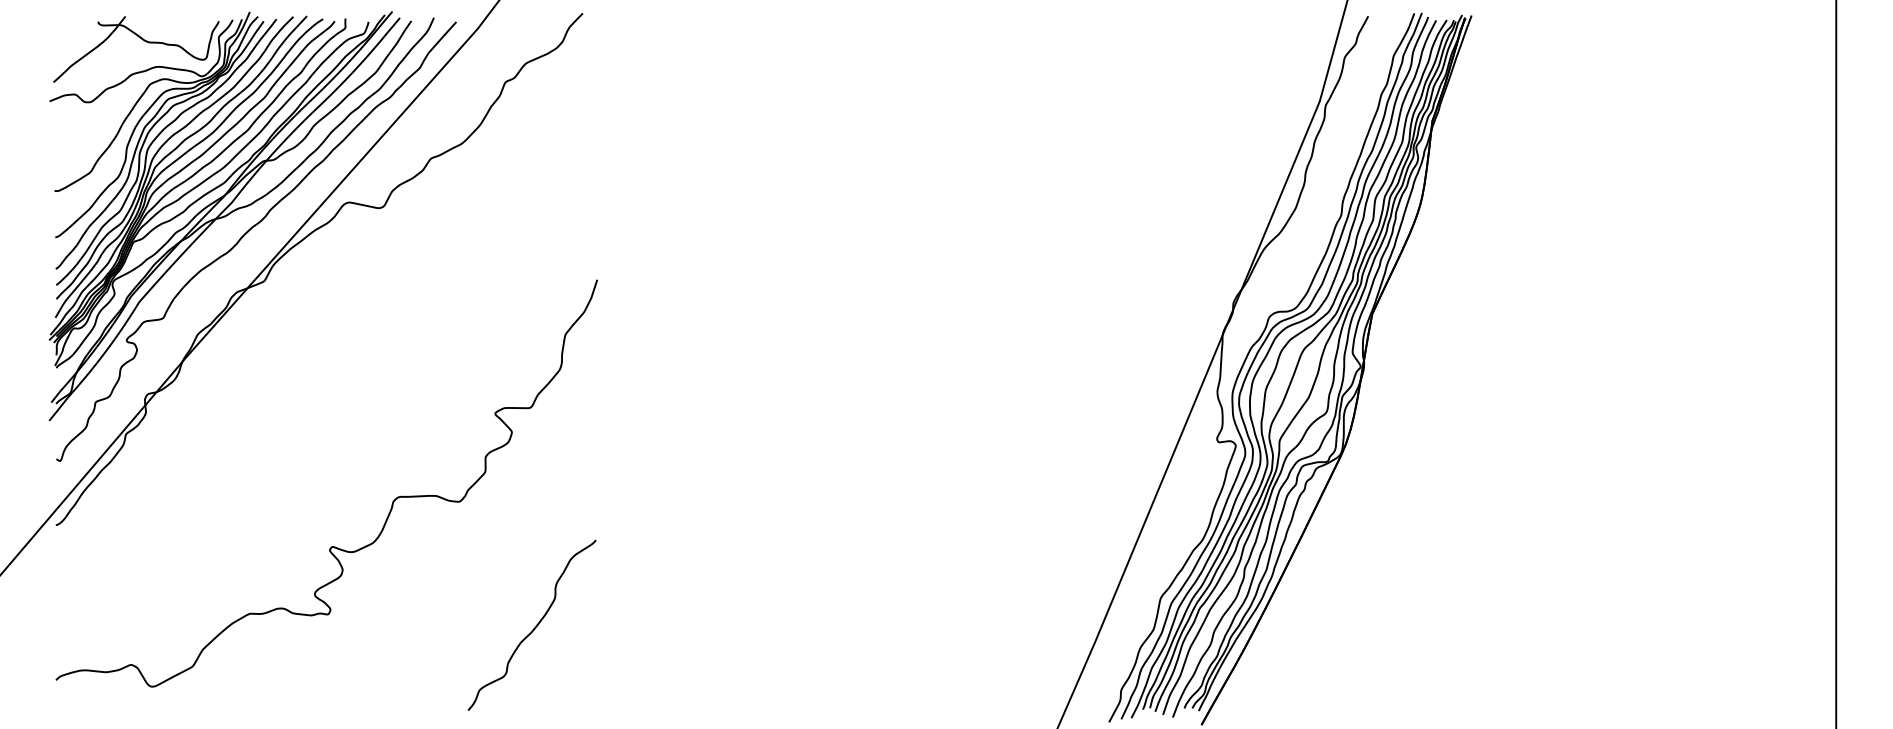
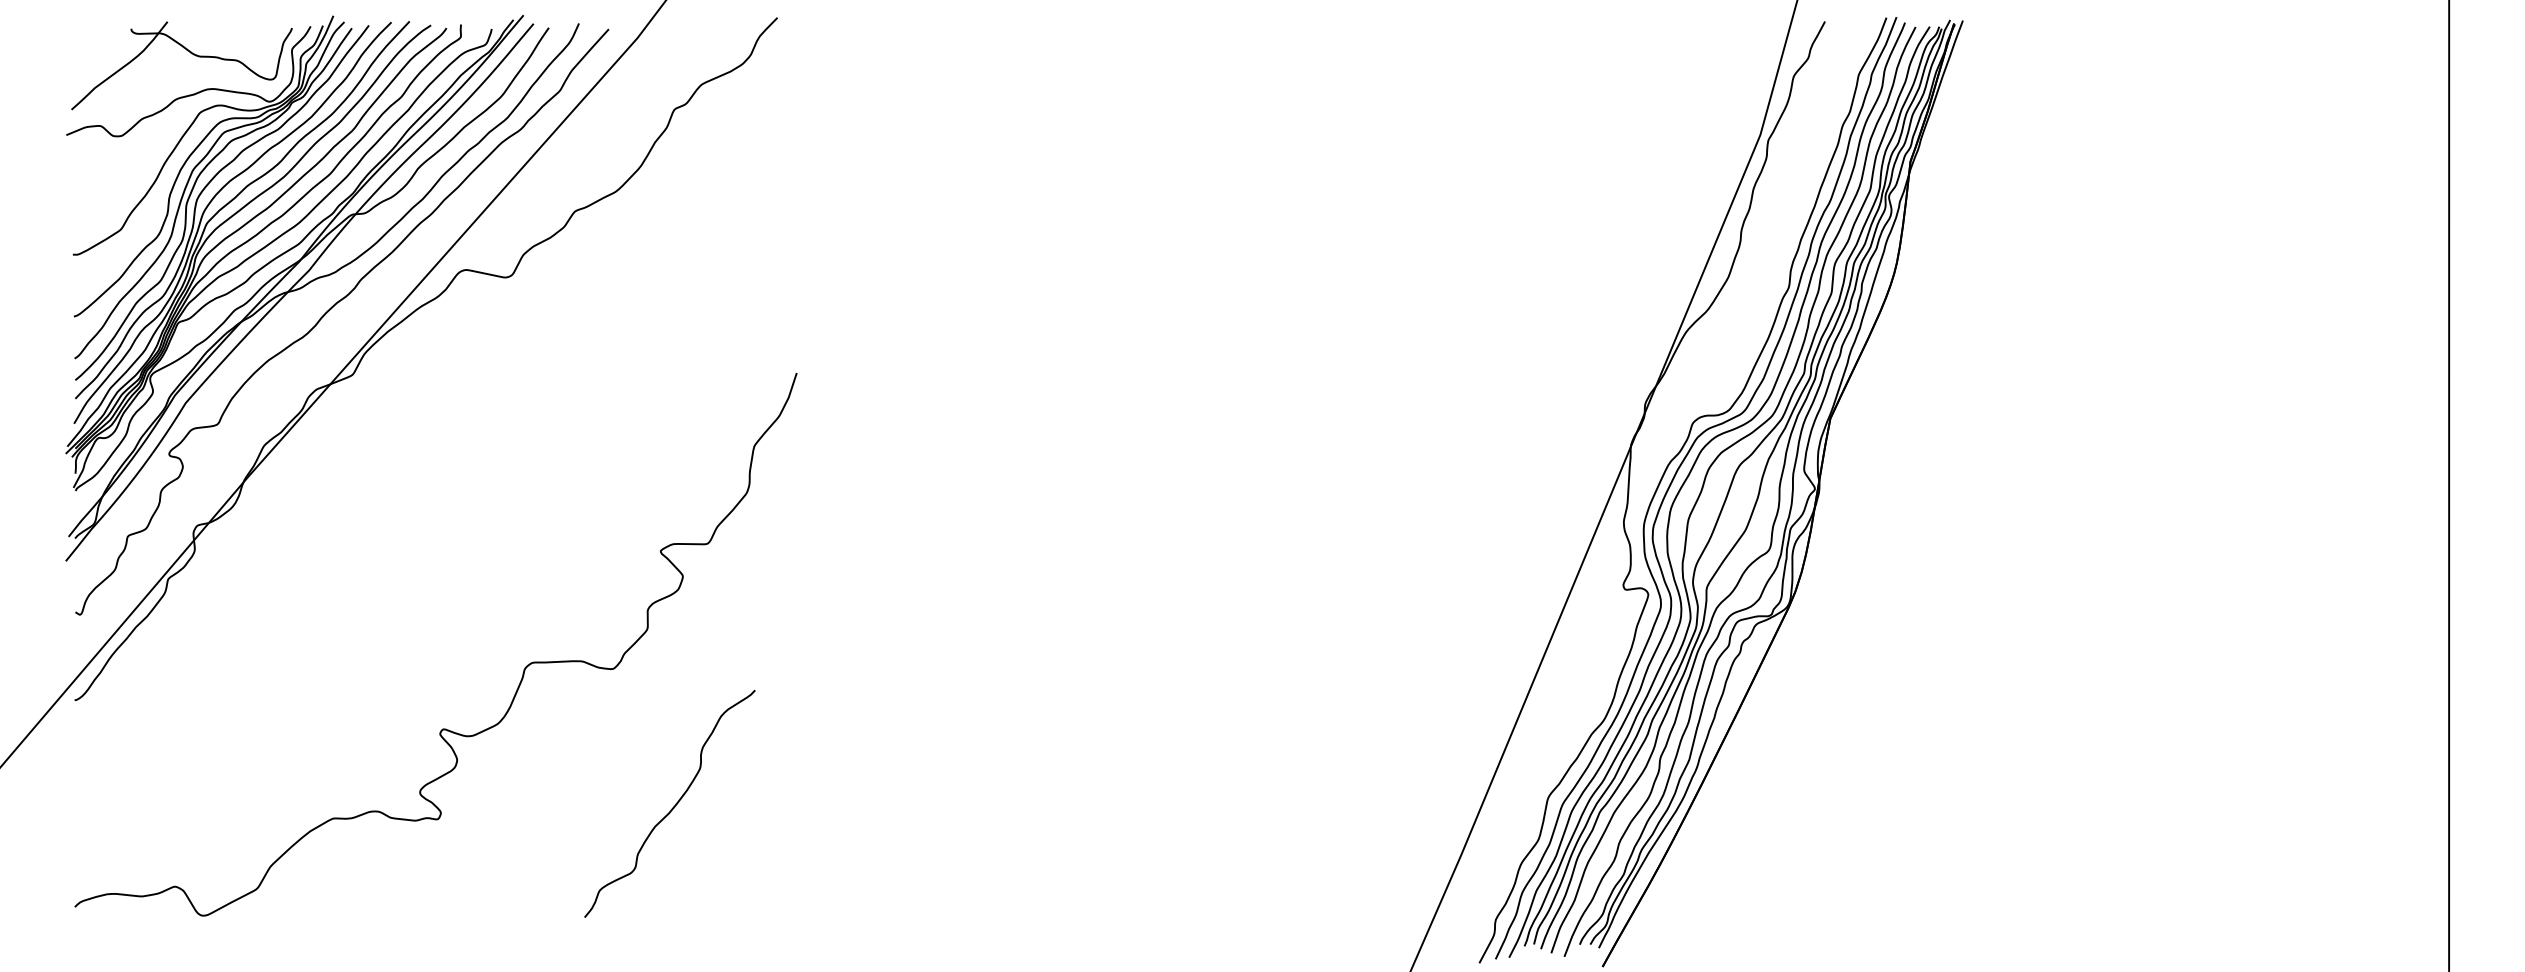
curve: (534, 627) -> (673, 806), moved

